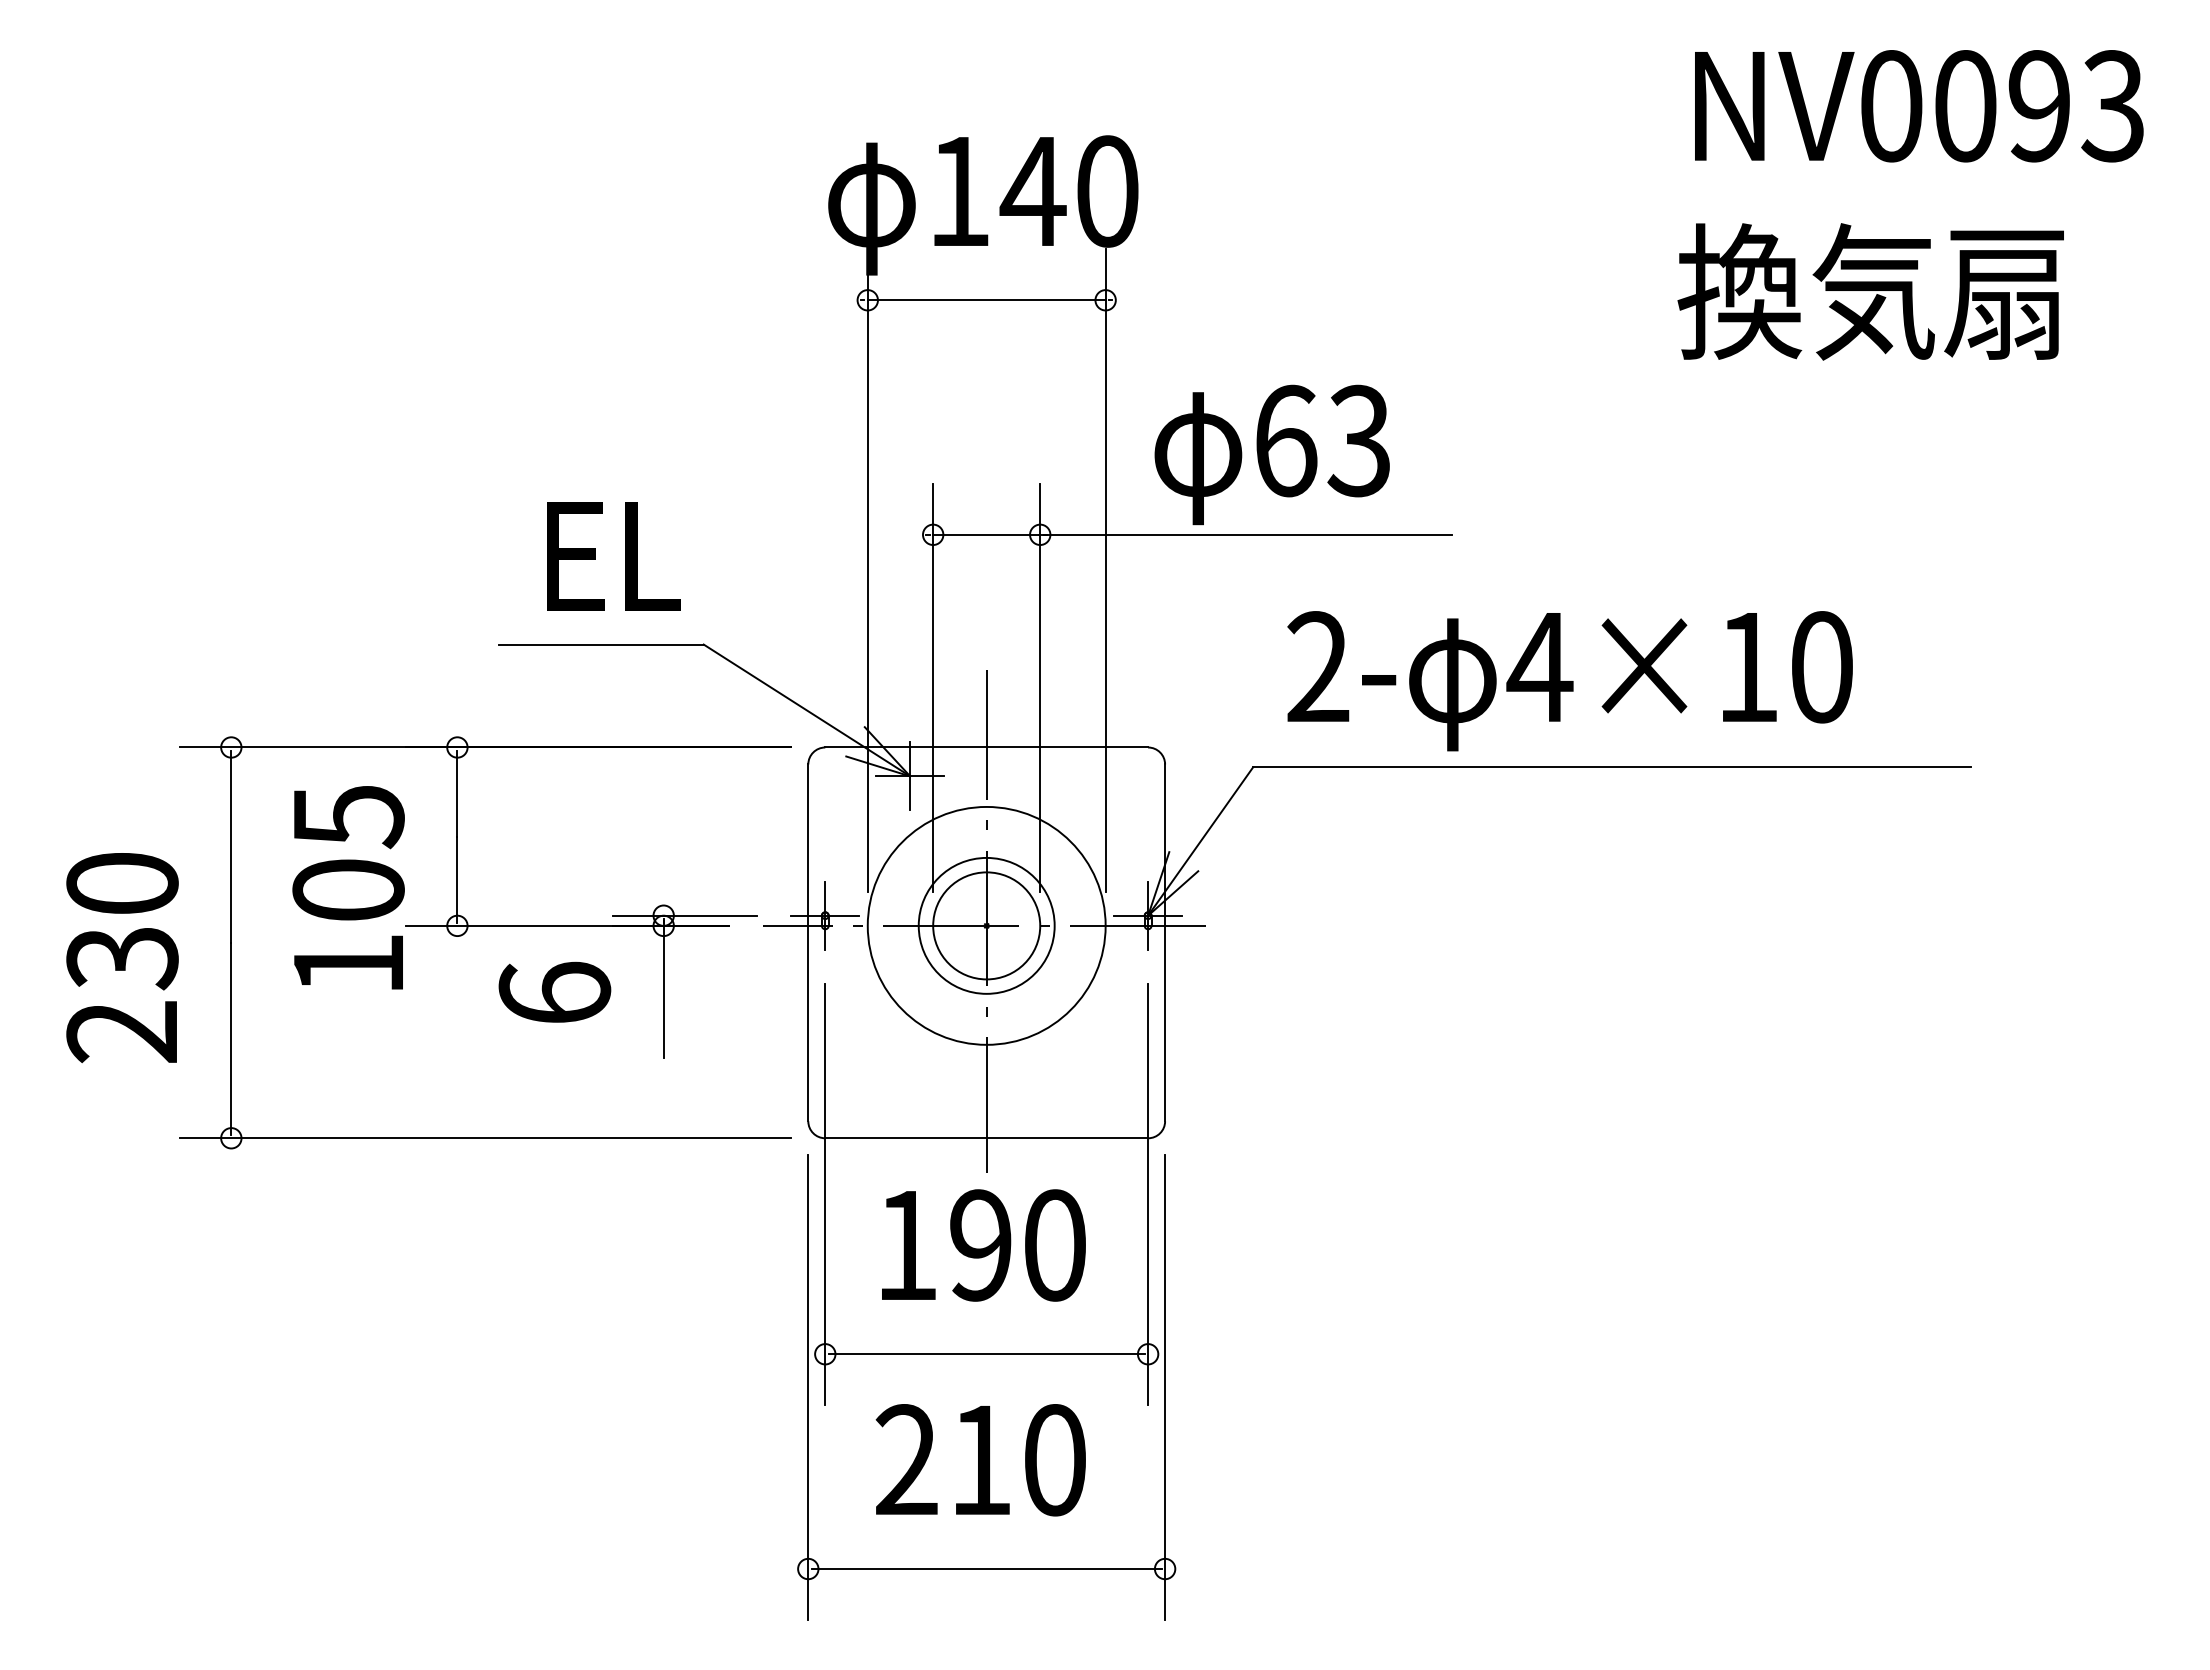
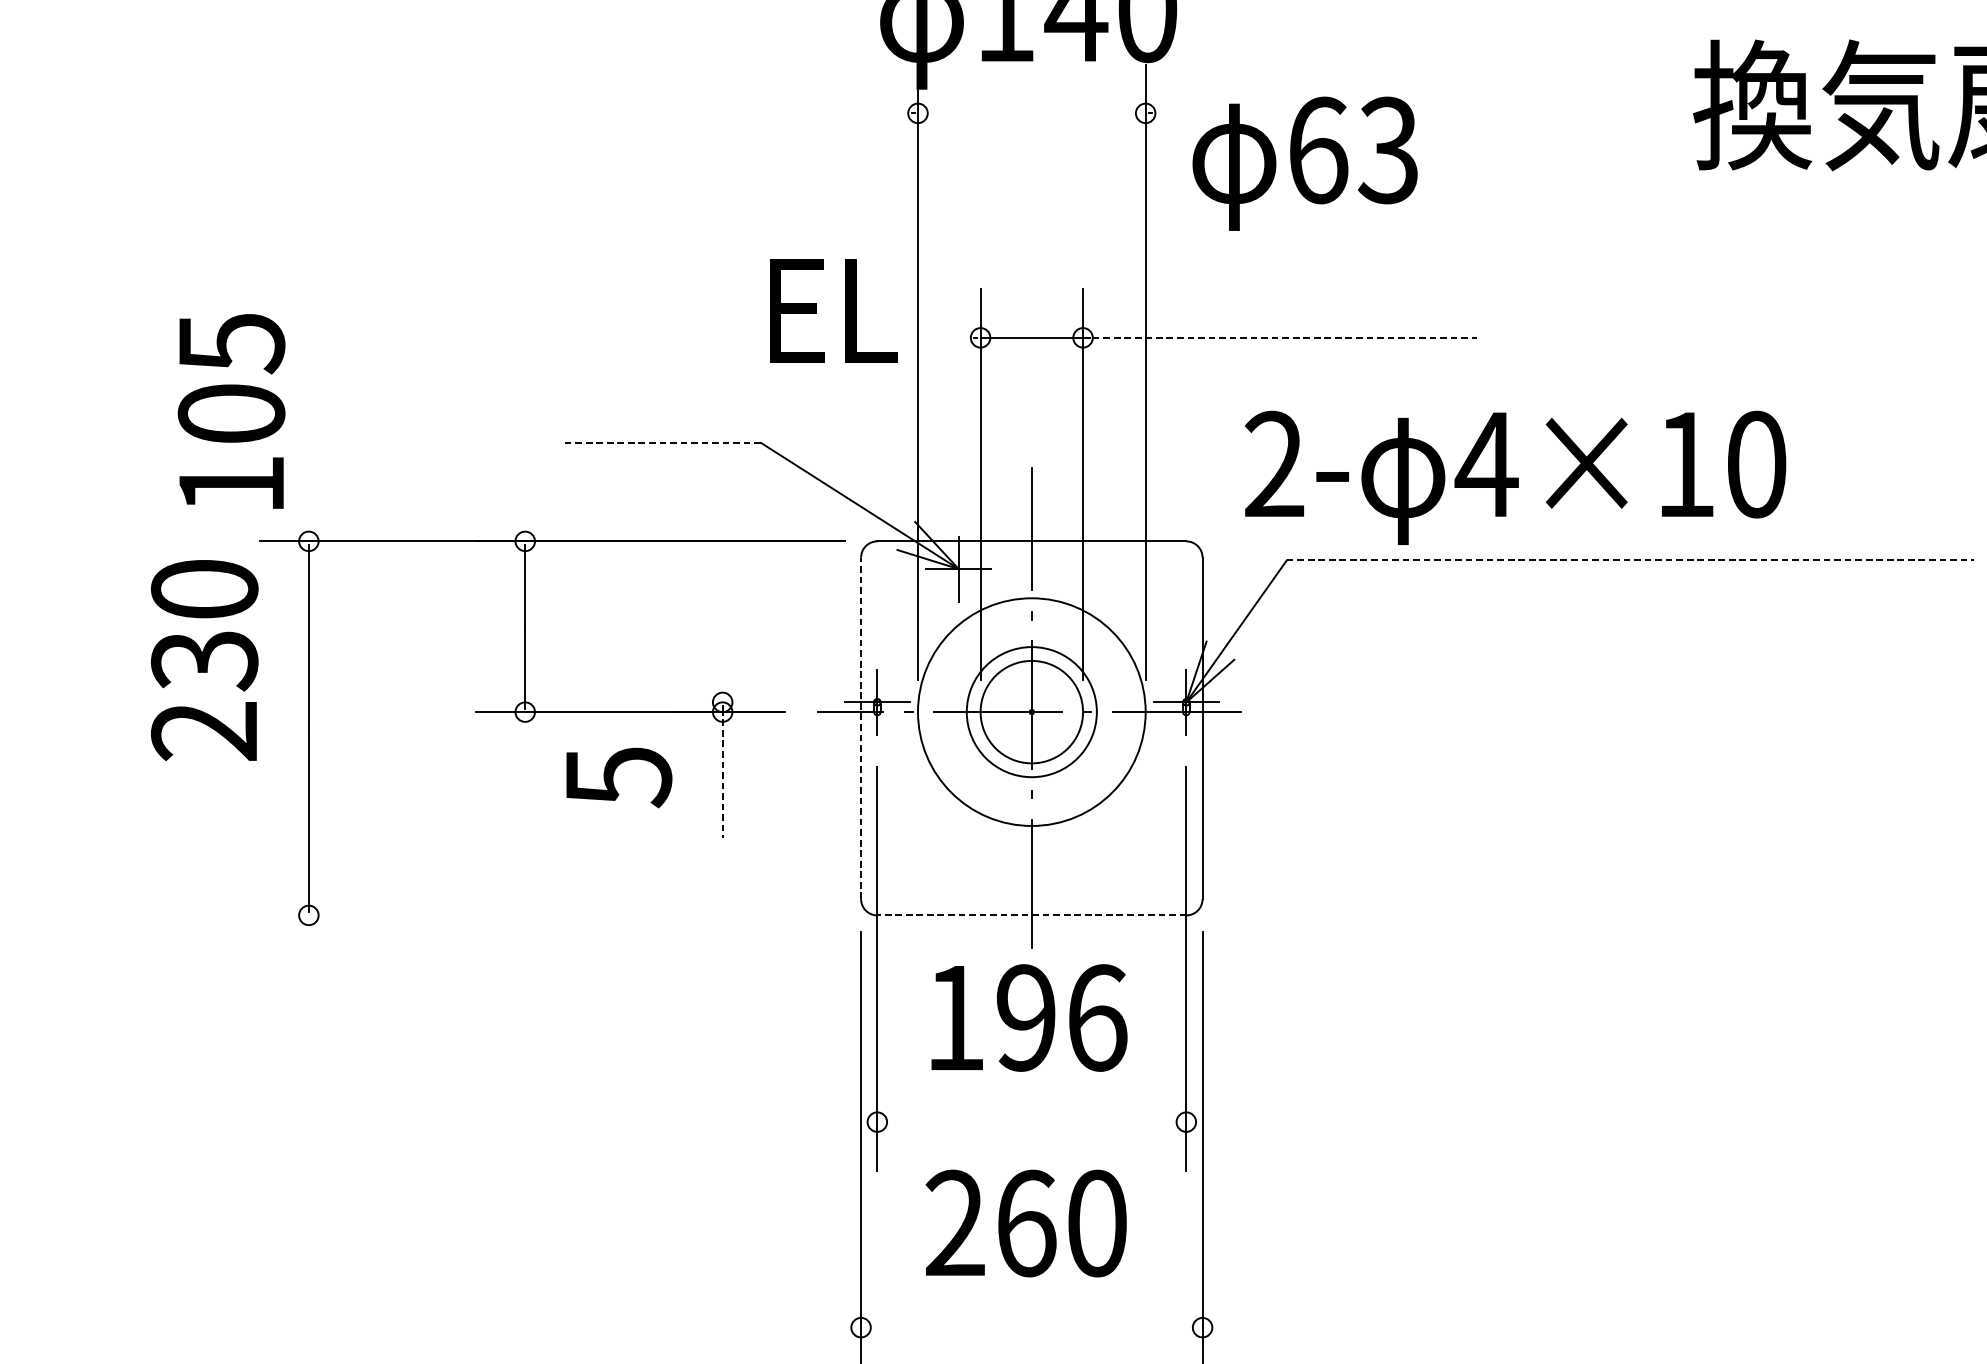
line: (986, 300) -> (1031, 113), removed
text: (1271, 454) -> (1304, 163), moved
line: (1246, 534) -> (1280, 337), solid -> dashed
text: (613, 556) -> (833, 310), moved
line: (601, 644) -> (663, 442), solid -> dashed
text: (1569, 681) -> (1514, 478), moved
line: (1611, 767) -> (1629, 560), solid -> dashed
text: (348, 887) -> (231, 411), moved
line: (684, 915) -> (742, 702), removed
line: (808, 942) -> (861, 728), solid -> dashed
text: (122, 958) -> (204, 661), moved
line: (663, 990) -> (722, 773), solid -> dashed
text: (554, 993) -> (618, 776), 6 -> 5
line: (485, 1138) -> (552, 915), removed
line: (986, 1138) -> (1031, 915), solid -> dashed
text: (1055, 1245) -> (1097, 1018), 190 -> 196
line: (986, 1354) -> (1031, 1122), removed
text: (981, 1460) -> (1026, 1223), 210 -> 260
line: (986, 1569) -> (1031, 1328), removed

